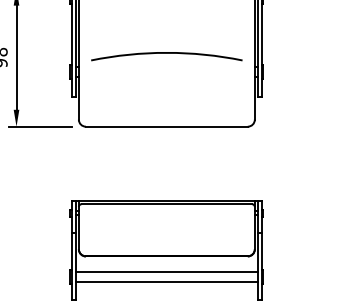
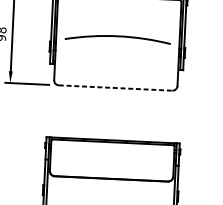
line: (166, 126) -> (115, 87), solid -> dashed
line: (166, 272) -> (110, 190), removed
line: (166, 281) -> (110, 196), removed

